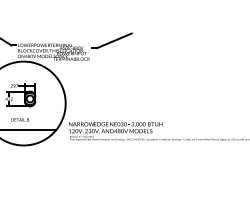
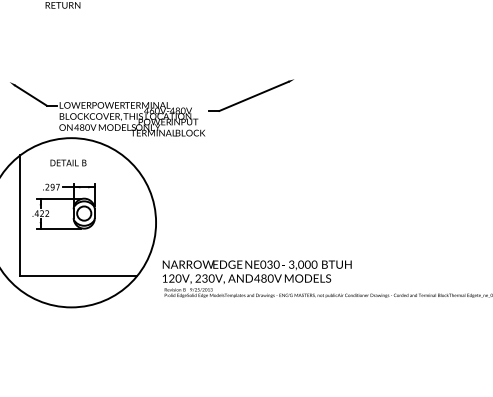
text: (20, 119) -> (68, 162), moved

